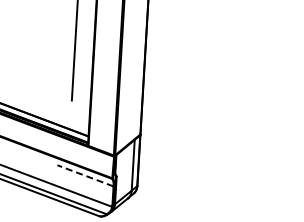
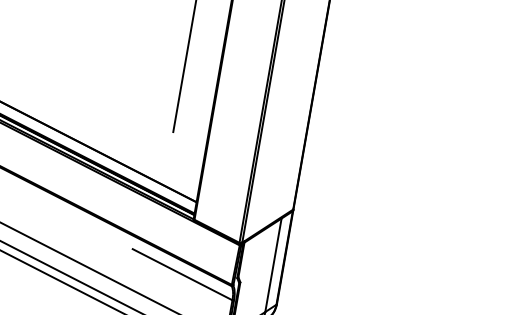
line: (85, 175) -> (182, 274), dashed -> solid

